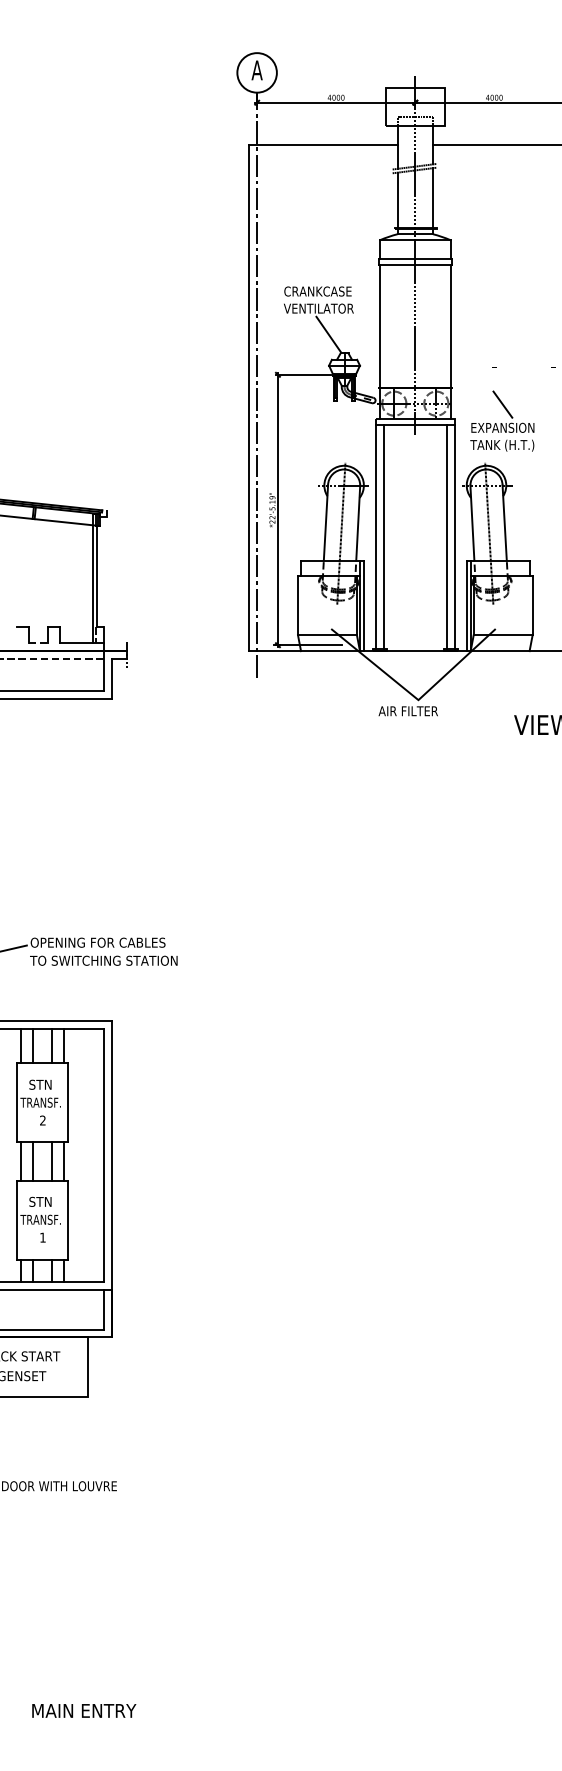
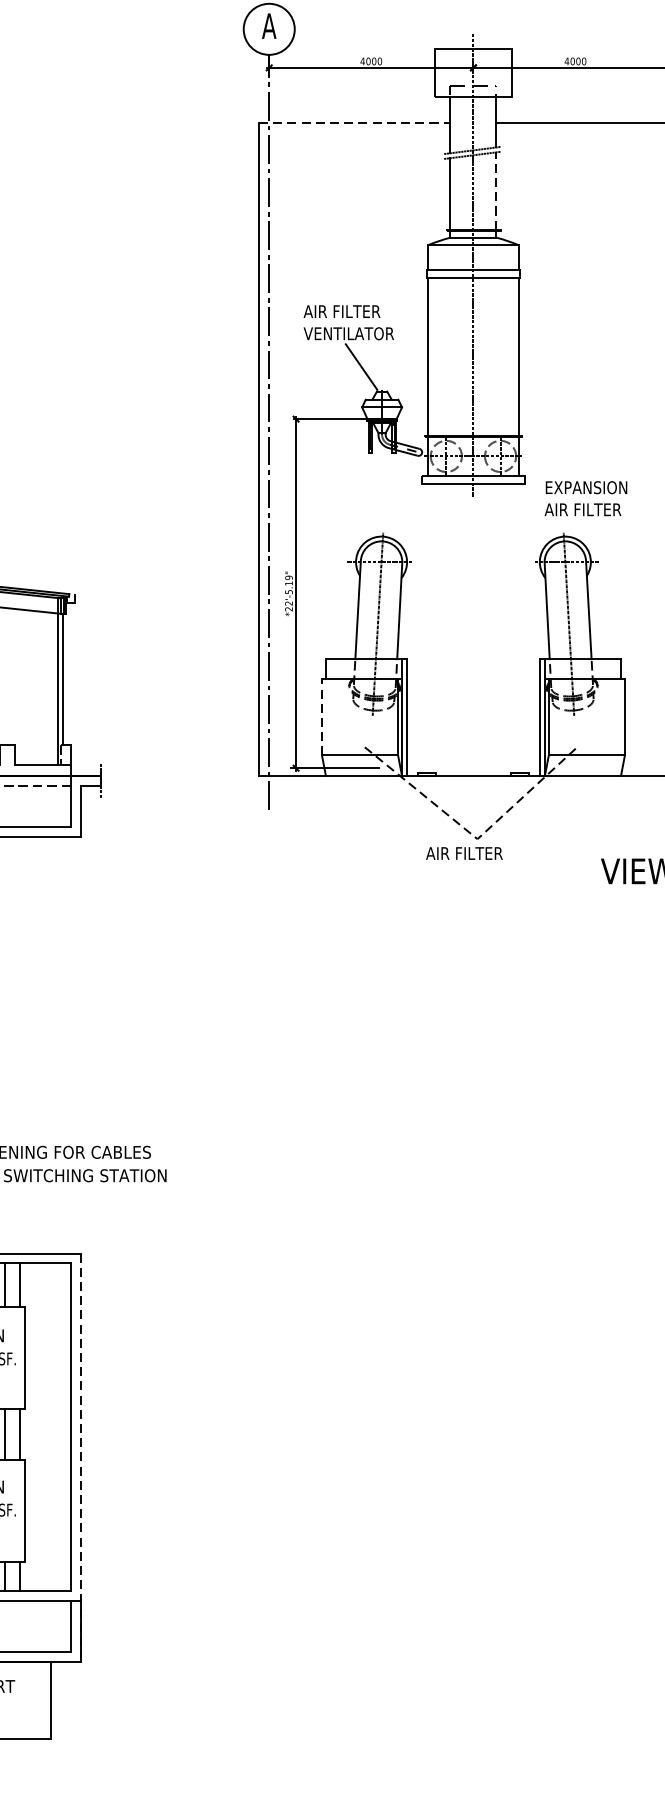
line: (323, 145) -> (354, 123), solid -> dashed
line: (433, 198) -> (496, 191), solid -> dashed
text: (317, 291) -> (347, 311), CRANKCASE -> AIR FILTER
line: (502, 404) -> (586, 457), removed
text: (502, 445) -> (586, 510), TANK (H.T.) -> AIR FILTER
line: (375, 537) -> (422, 629), removed
line: (383, 537) -> (432, 629), removed
line: (446, 537) -> (513, 629), removed
line: (454, 537) -> (524, 629), removed
line: (298, 605) -> (322, 716), solid -> dashed
line: (416, 698) -> (474, 837), solid -> dashed
line: (111, 1179) -> (81, 1458), solid -> dashed

